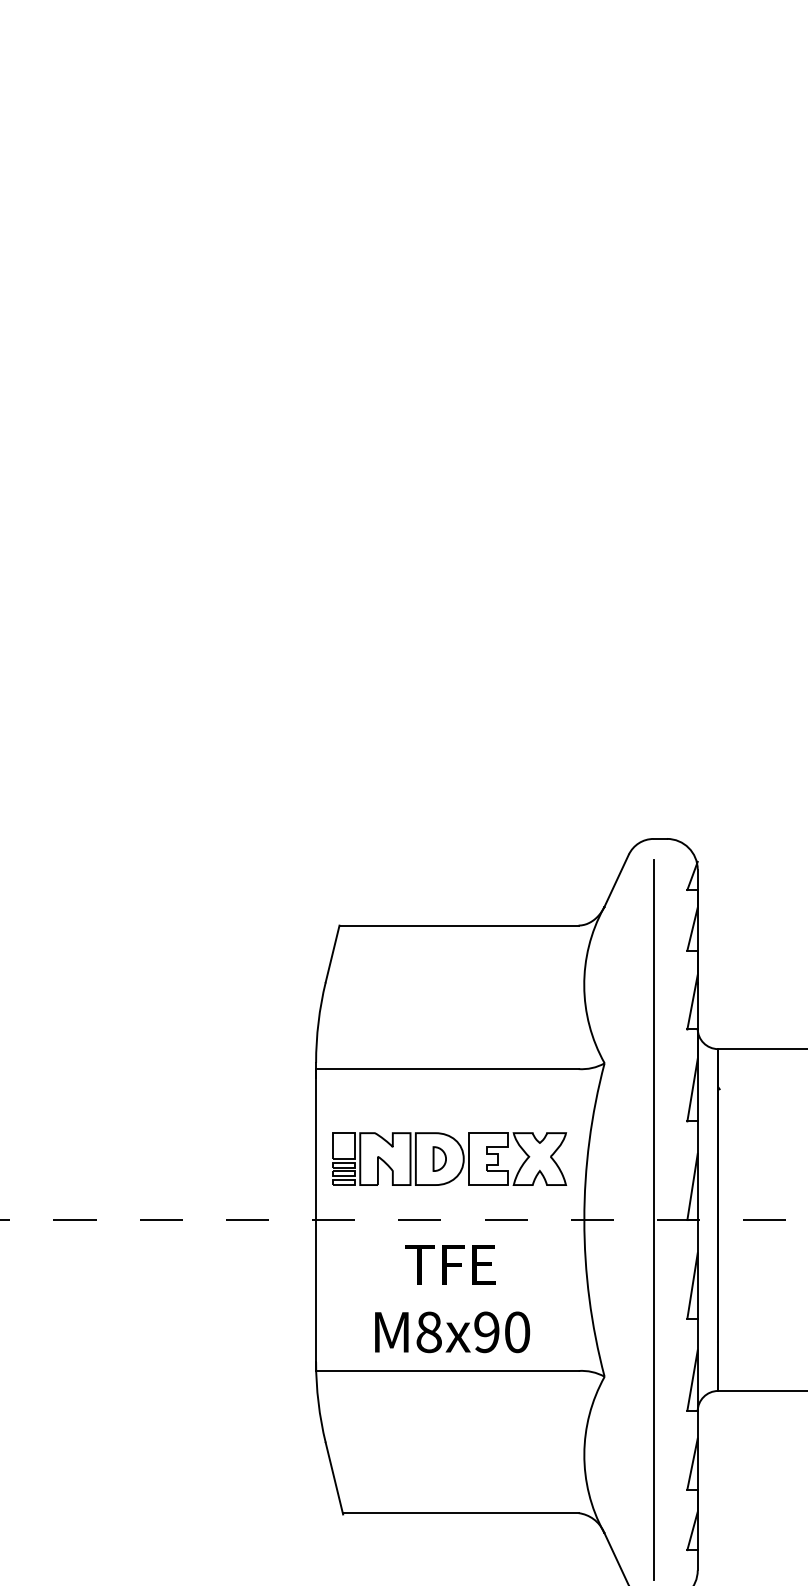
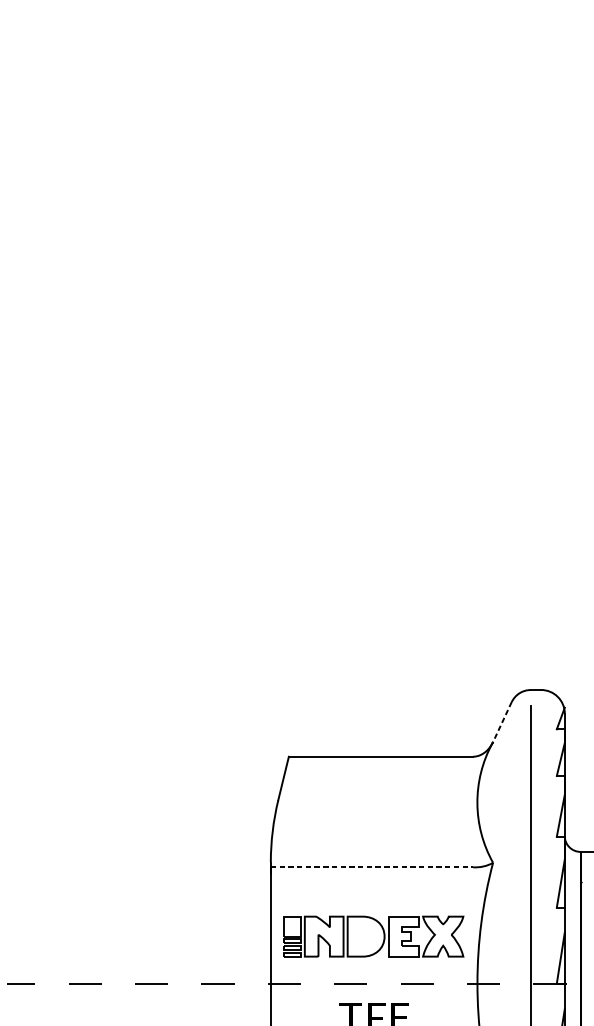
line: (616, 880) -> (502, 722), solid -> dashed
line: (447, 1069) -> (372, 867), solid -> dashed
part: (439, 1158) -> (365, 936), removed

